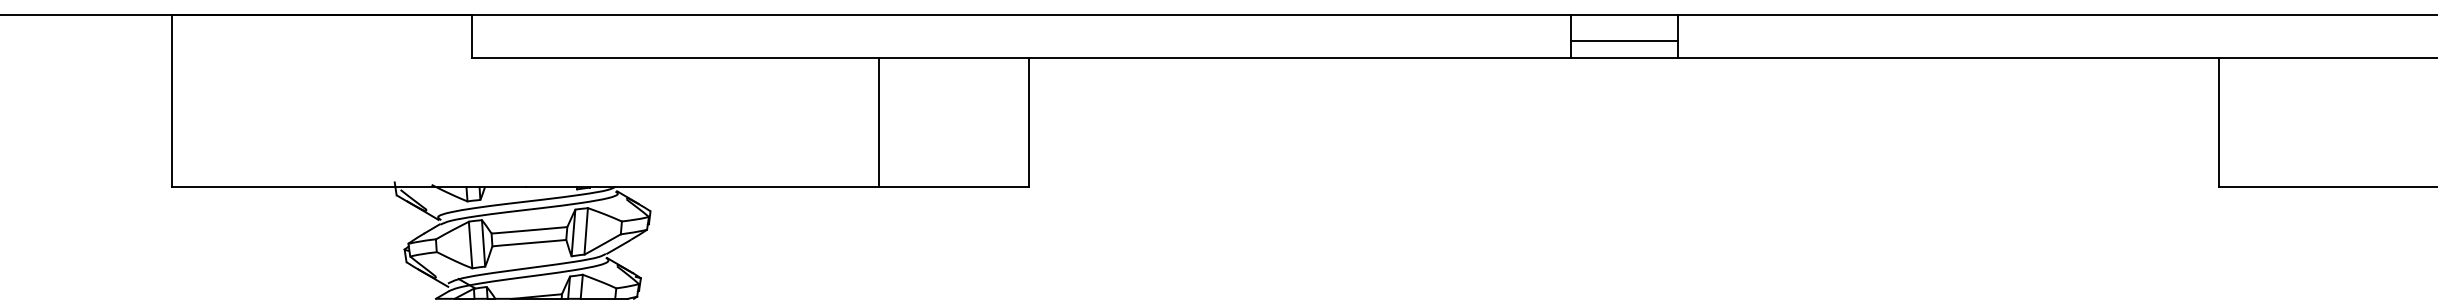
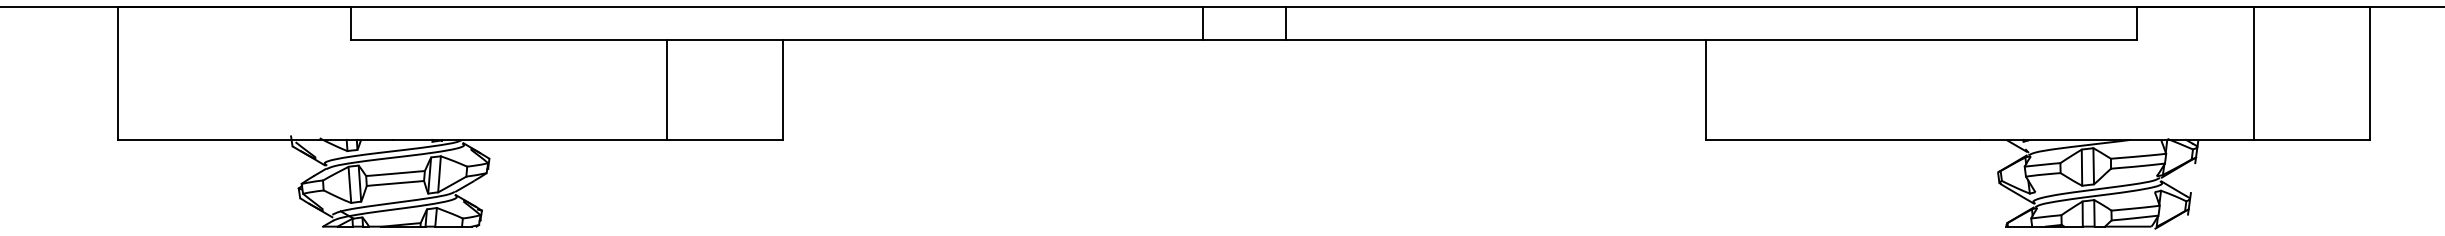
line: (1623, 40) -> (1243, 26), removed

